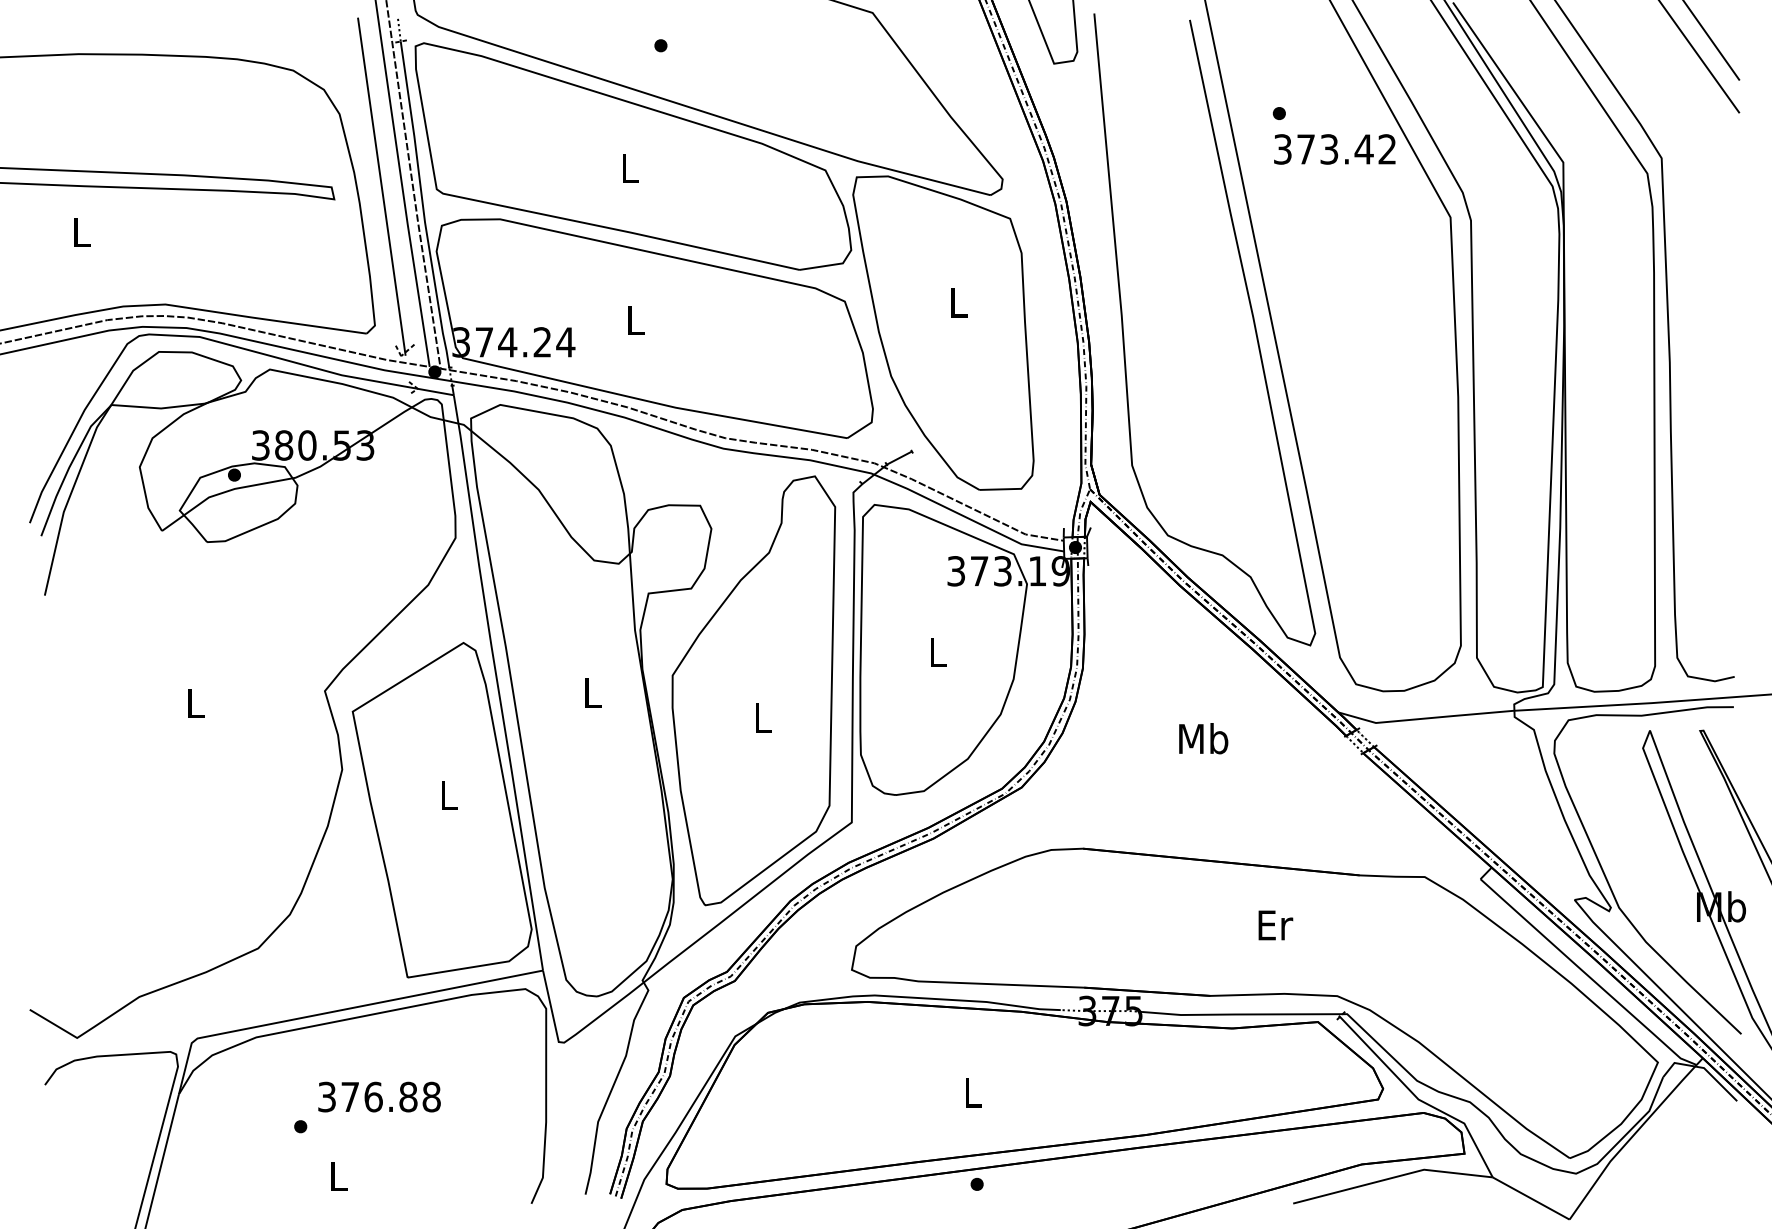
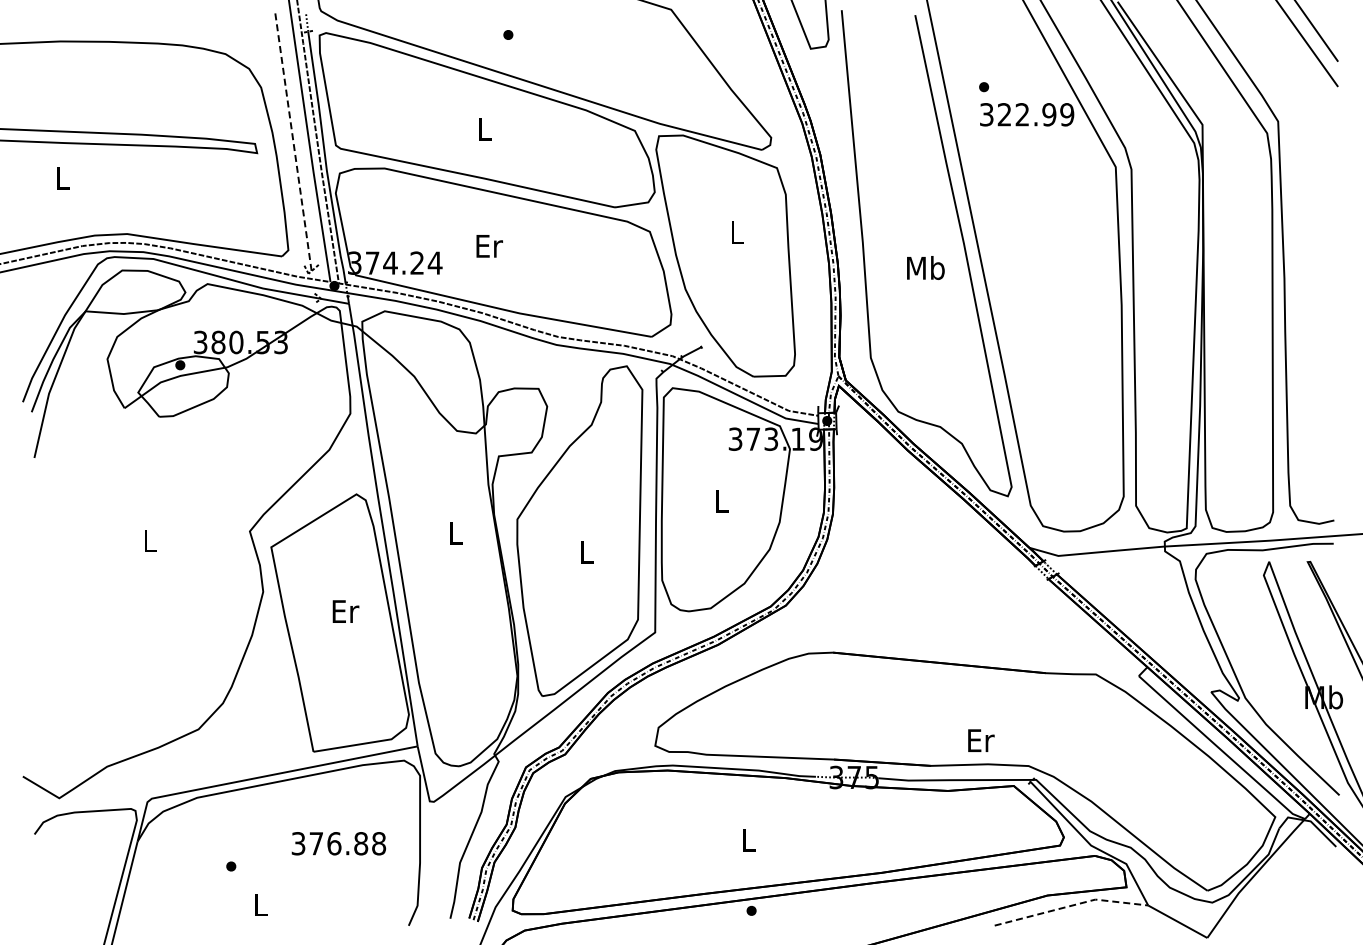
text: (1346, 149) -> (1035, 114), 373.42 -> 322.99
line: (381, 186) -> (293, 143), solid -> dashed
text: (636, 320) -> (489, 246), L -> Er
text: (1203, 738) -> (925, 267), moved
text: (449, 795) -> (345, 611), L -> Er
text: (1276, 925) -> (981, 740), moved
text: (378, 1096) -> (338, 843), moved
line: (1393, 1177) -> (1071, 905), solid -> dashed

